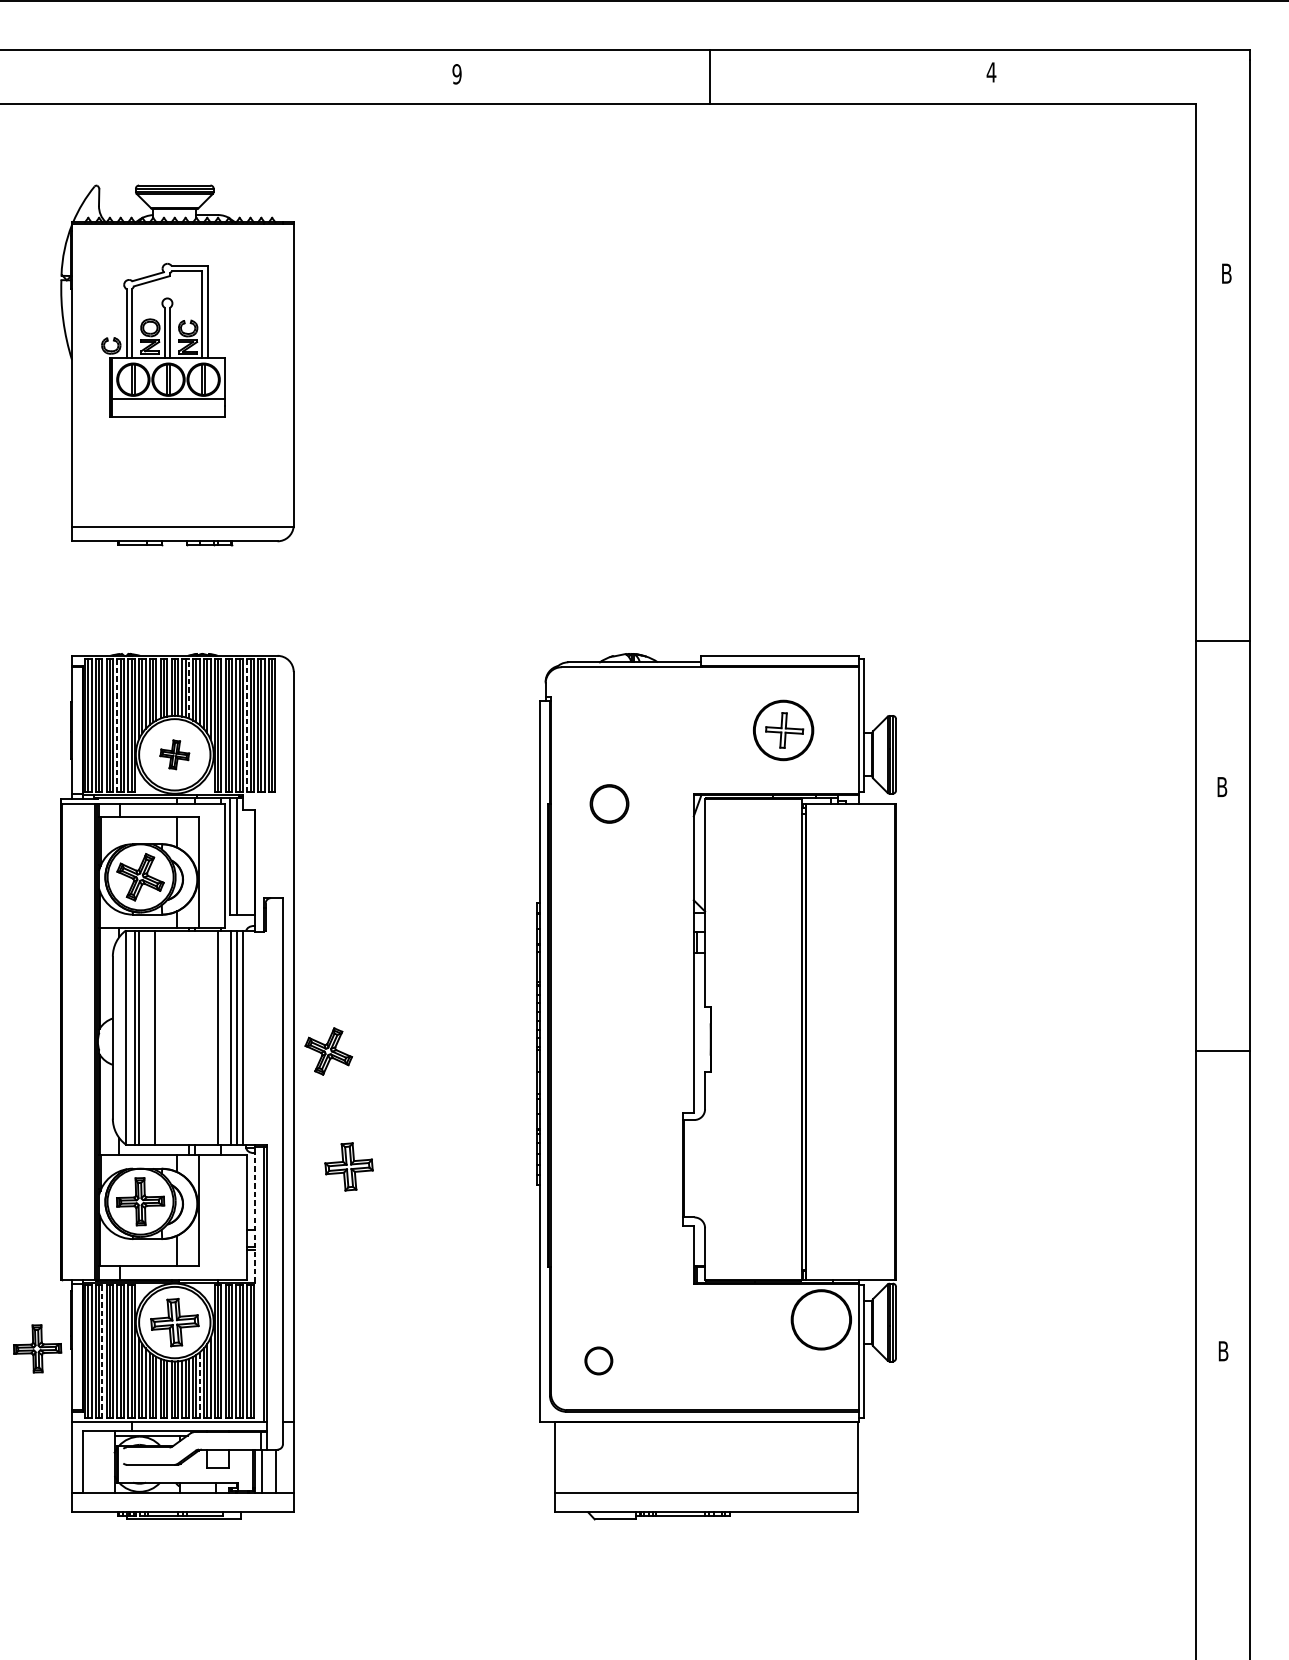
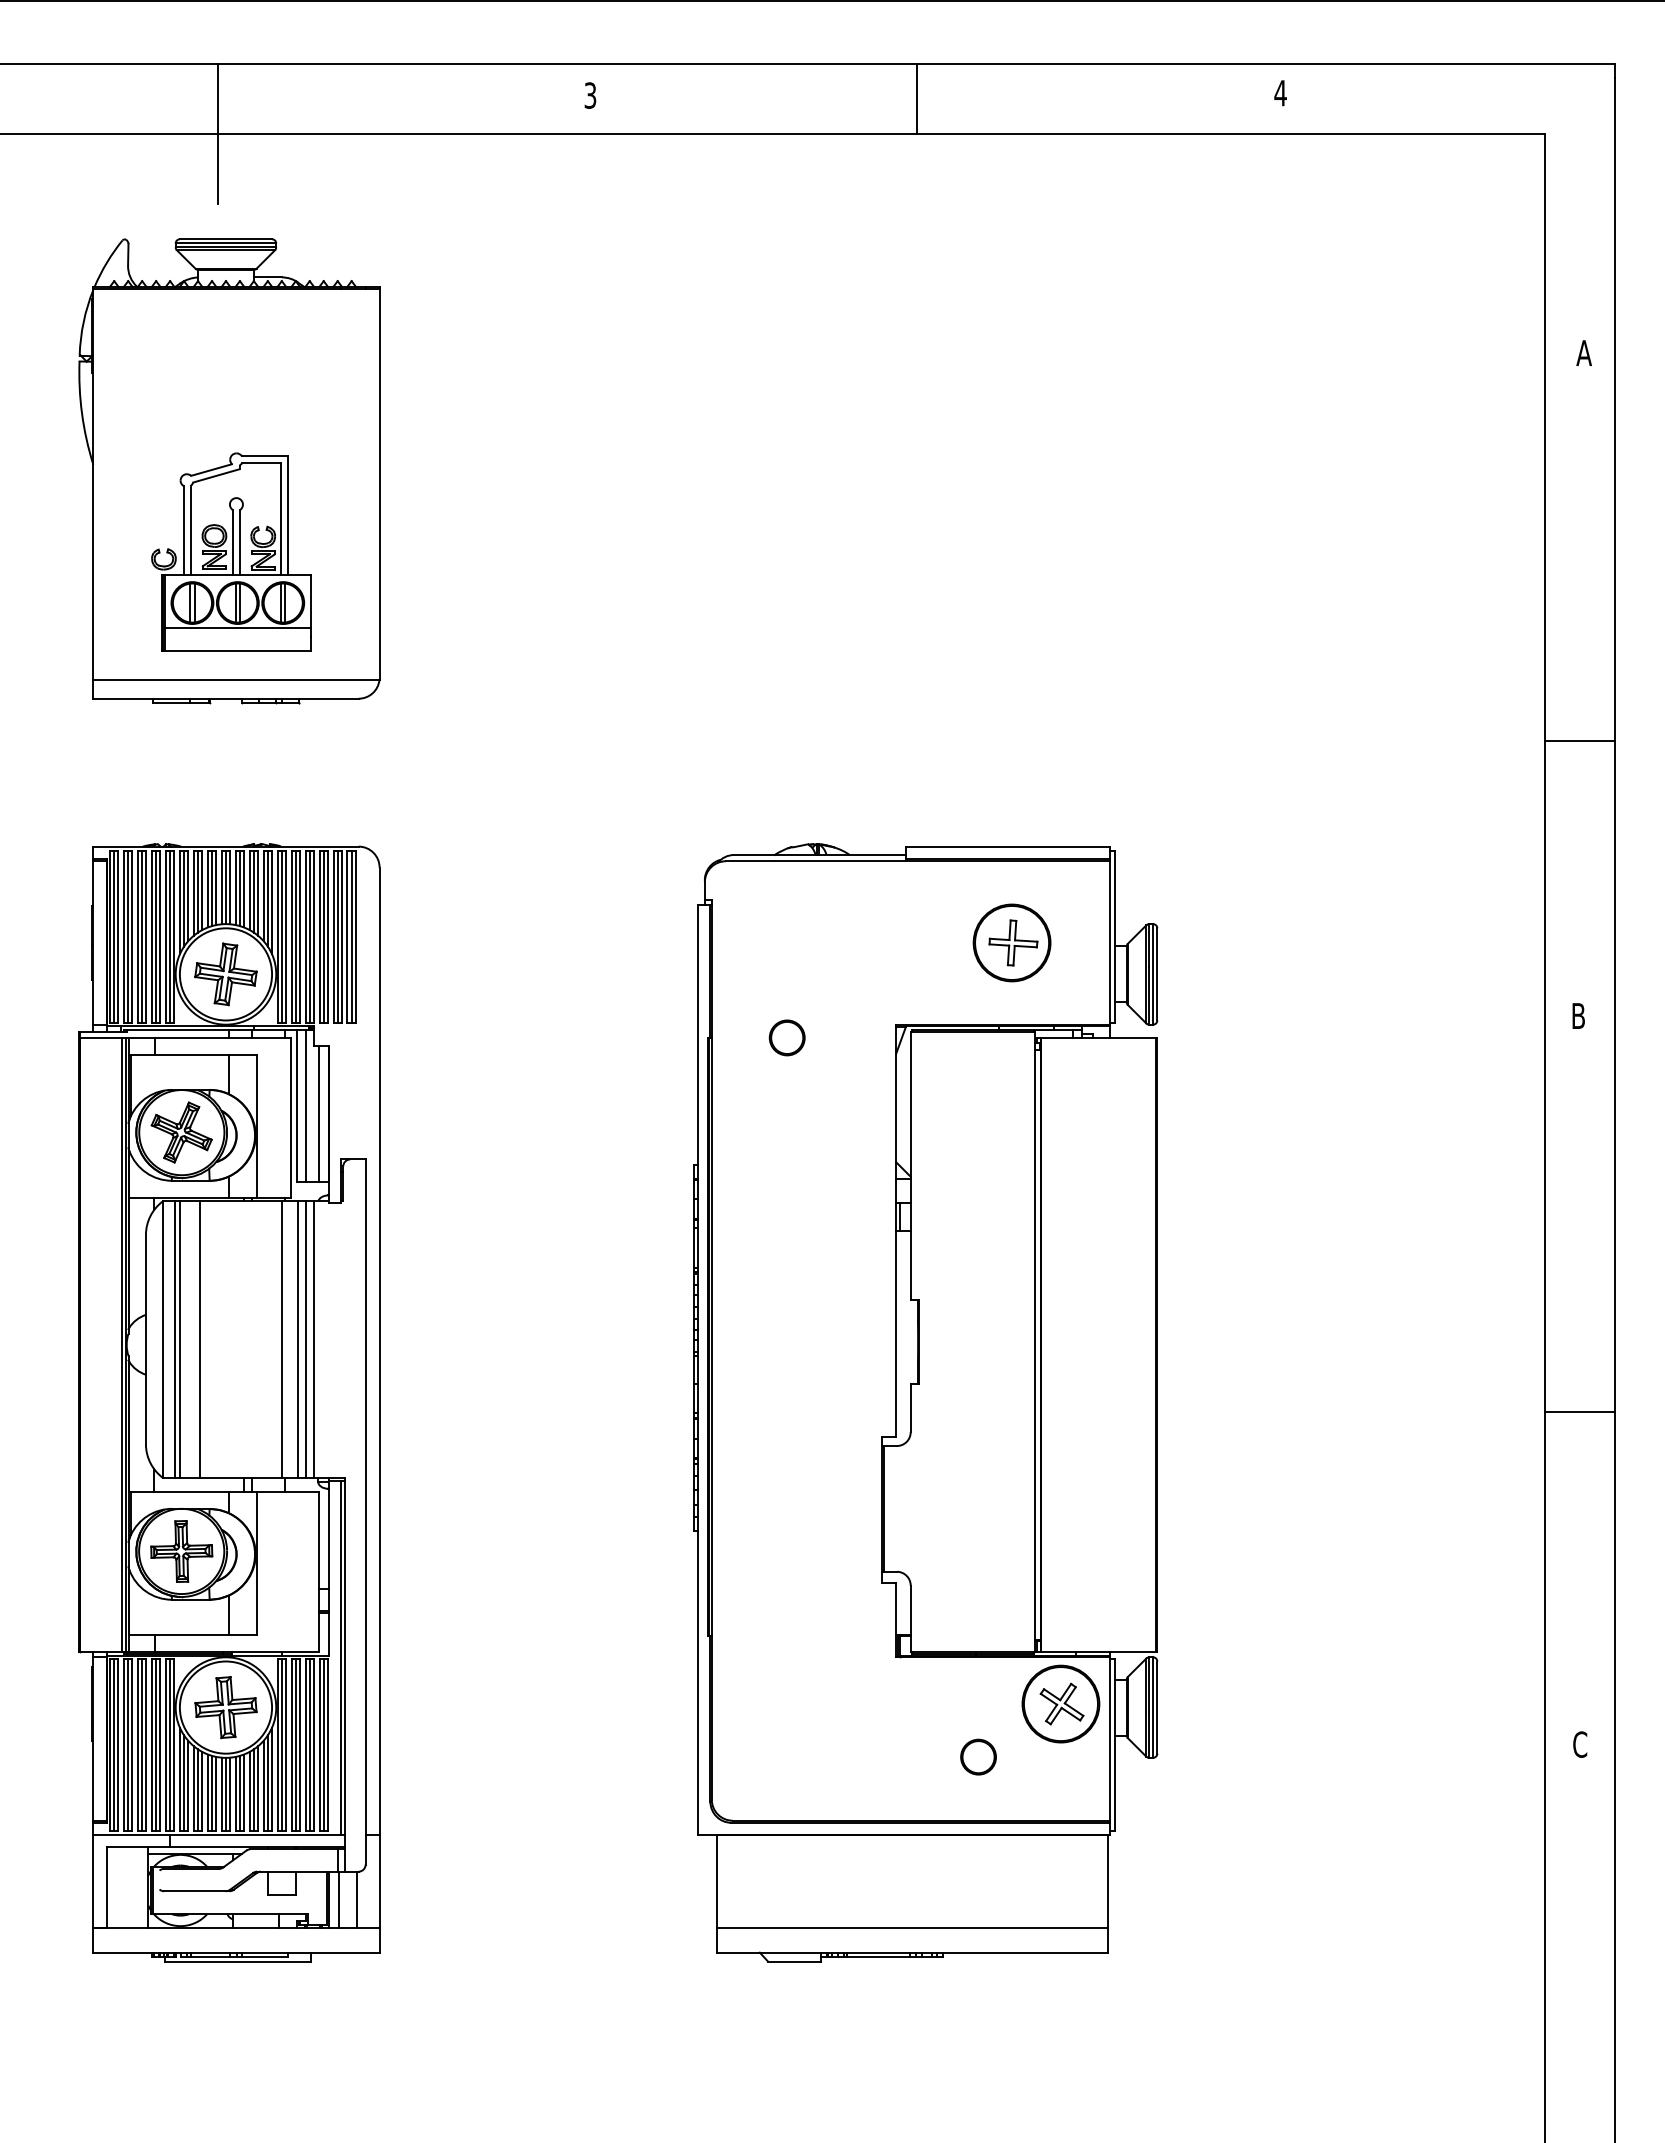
text: (457, 74) -> (590, 95), 9 -> 3
line: (169, 103) -> (218, 133), added
text: (1226, 273) -> (1583, 352), B -> A
part: (163, 339) -> (231, 551), moved
line: (1222, 641) -> (1579, 741), moved
line: (189, 688) -> (244, 888), dashed -> solid
line: (117, 725) -> (151, 936), dashed -> solid
line: (247, 725) -> (319, 936), dashed -> solid
part: (174, 754) -> (225, 974), size x1.67
part: (608, 803) -> (786, 1037), size x0.71
line: (246, 862) -> (318, 1113), added
line: (1222, 1050) -> (1579, 1411), moved
part: (328, 1051) -> (424, 1357), removed
part: (348, 1166) -> (450, 1506), removed
line: (254, 1214) -> (329, 1568), dashed -> solid
part: (821, 1319) -> (1061, 1703), added
part: (37, 1348) -> (48, 1741), removed
line: (102, 1351) -> (132, 1745), dashed -> solid
text: (1223, 1351) -> (1580, 1744), B -> C
part: (598, 1360) -> (978, 1756), moved
line: (199, 1385) -> (258, 1788), dashed -> solid

